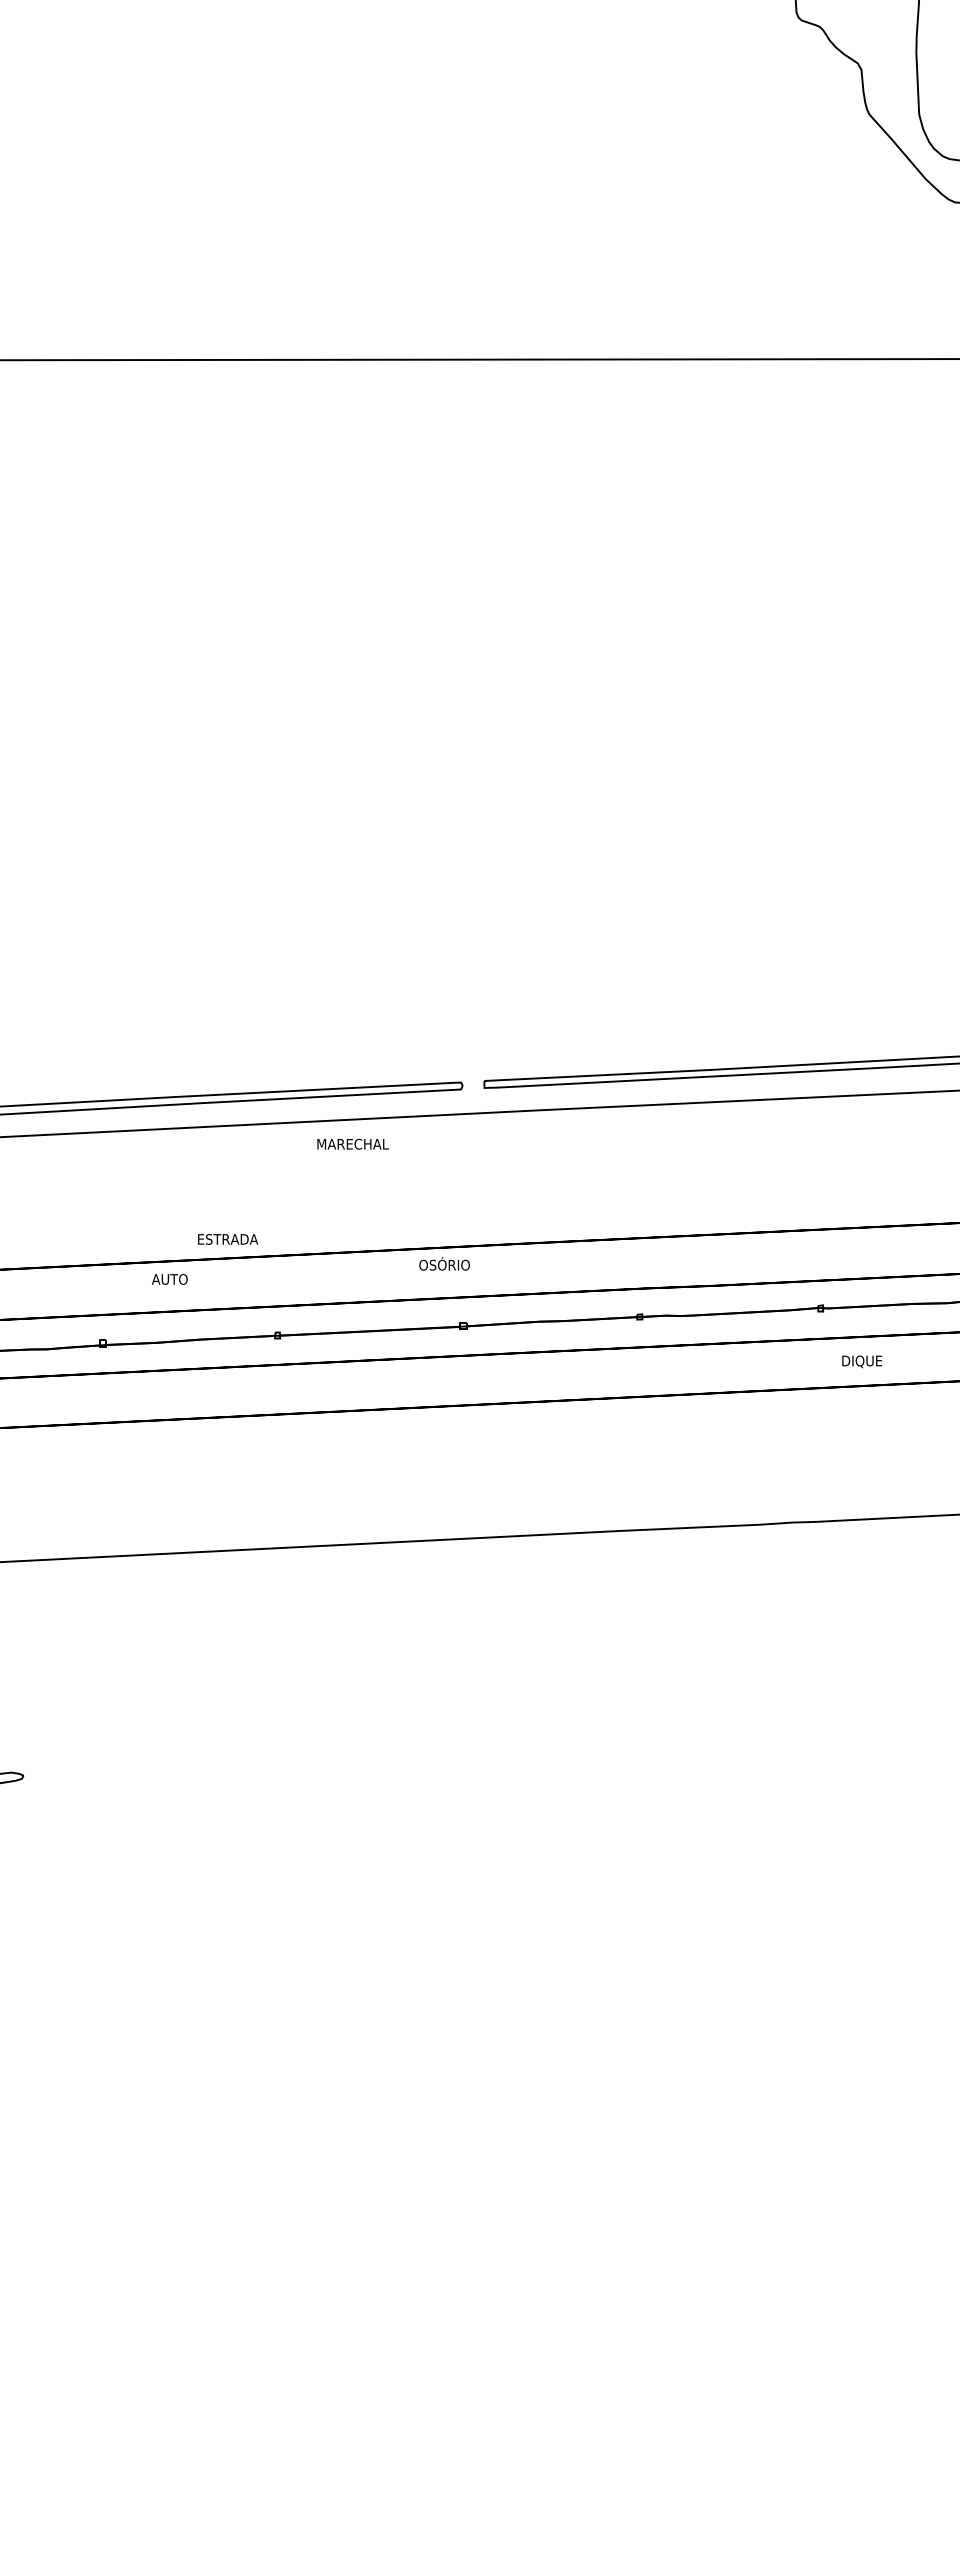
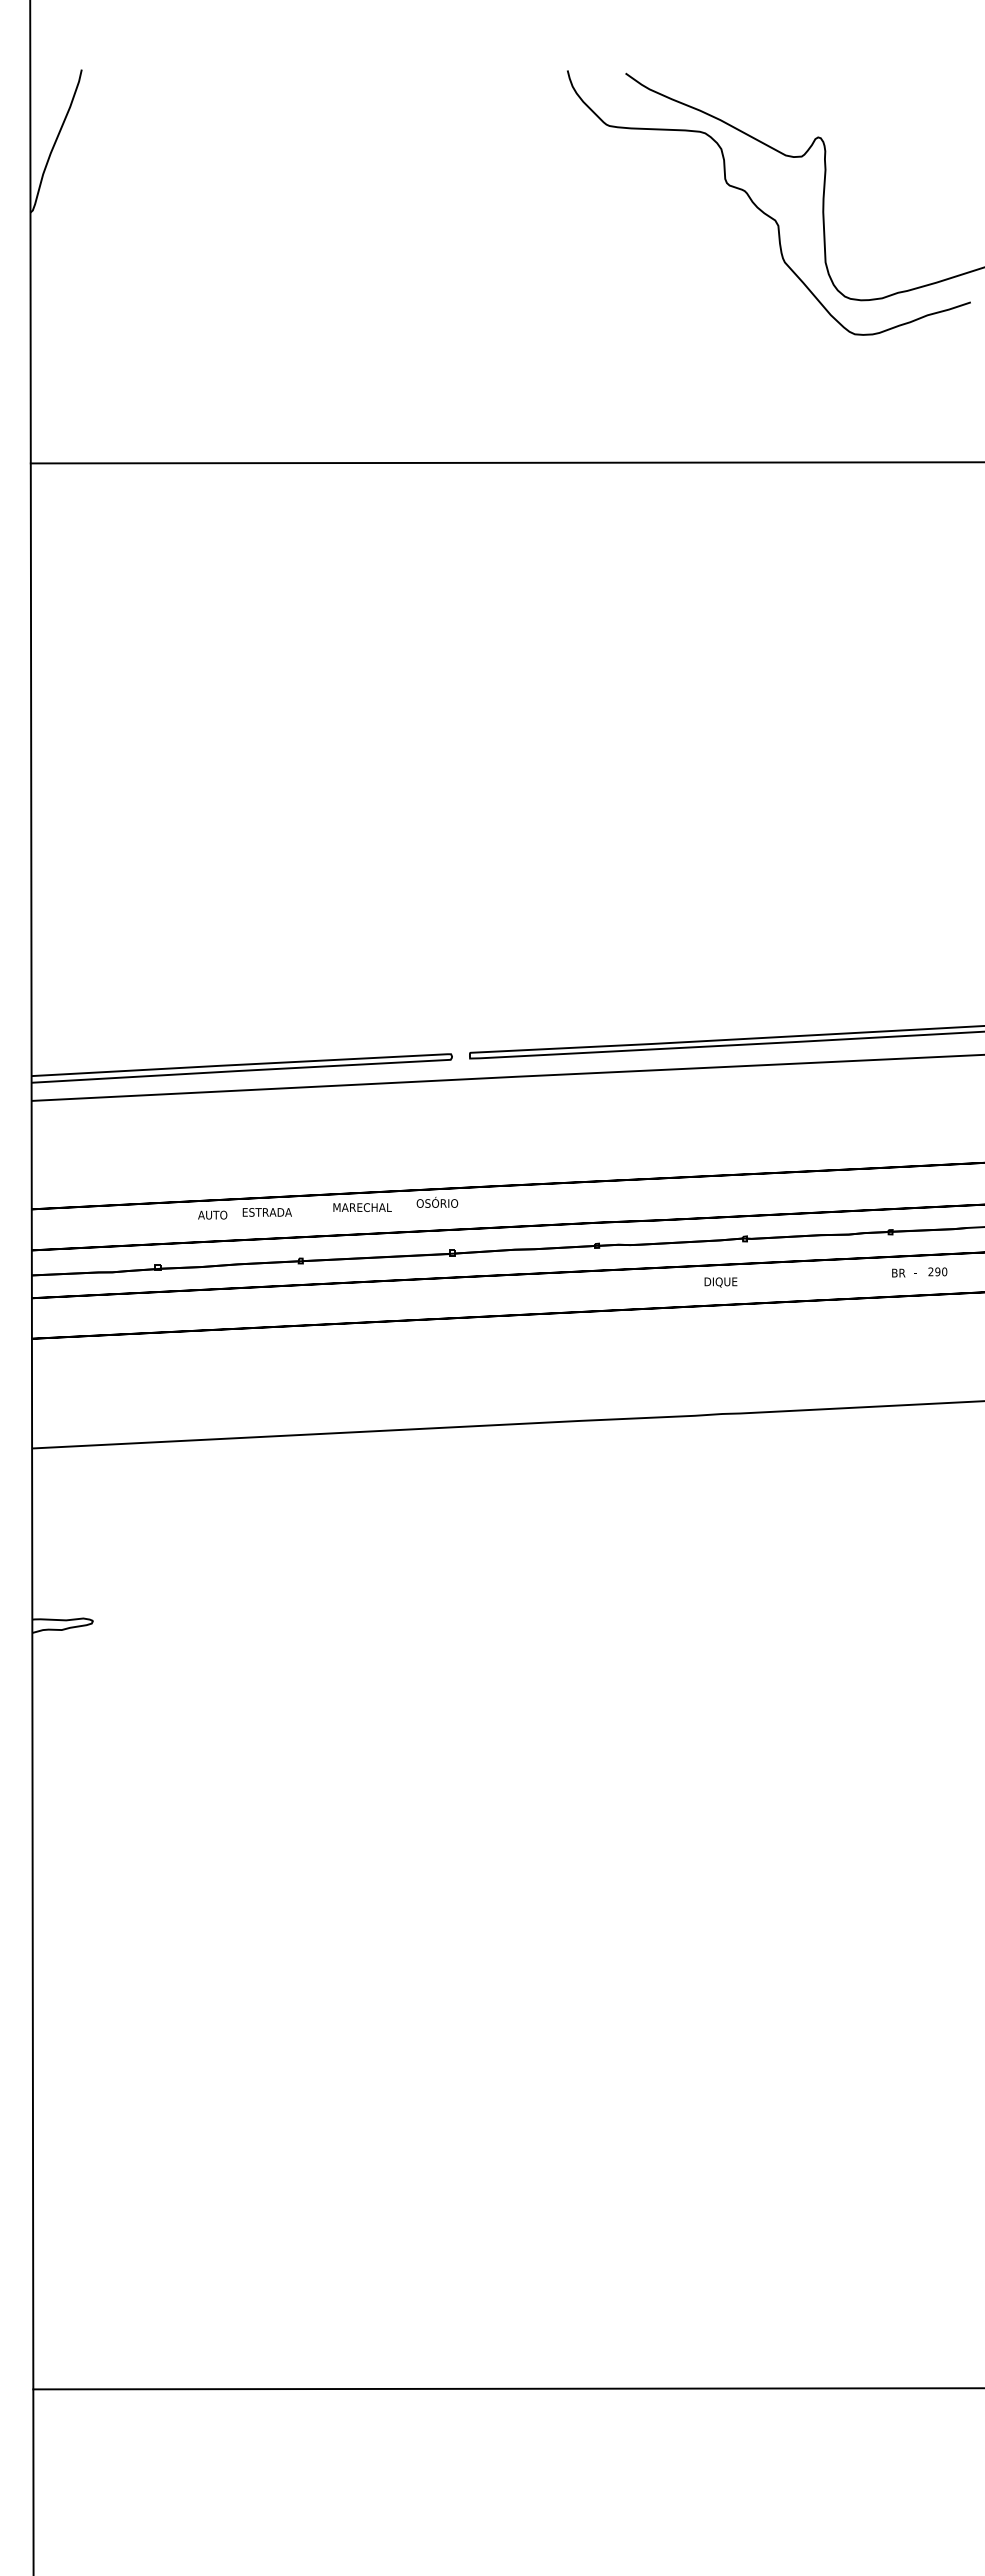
text: (352, 1144) -> (362, 1207), moved
text: (227, 1239) -> (266, 1212), moved
text: (861, 1361) -> (720, 1282), moved

